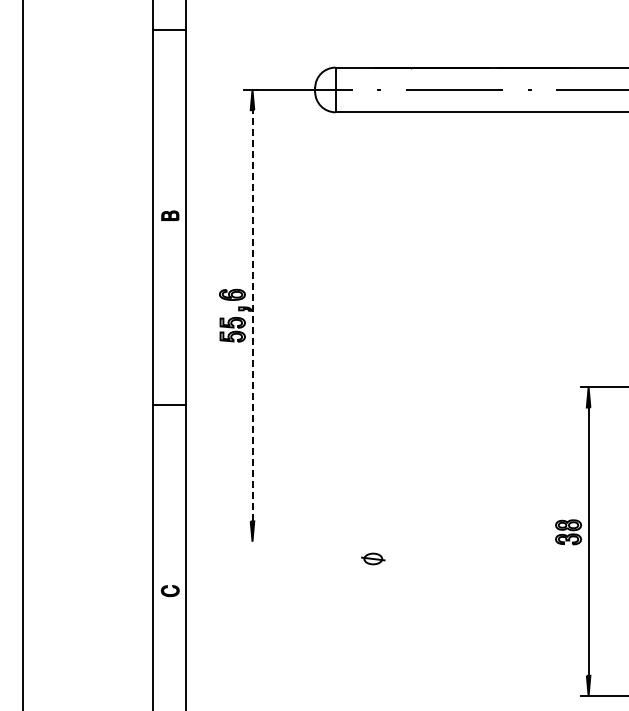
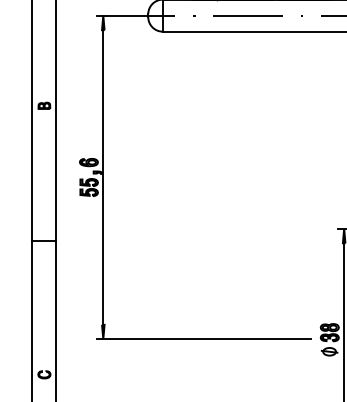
line: (252, 315) -> (103, 177), dashed -> solid
line: (393, 541) -> (204, 339), added
part: (373, 558) -> (329, 351), moved

